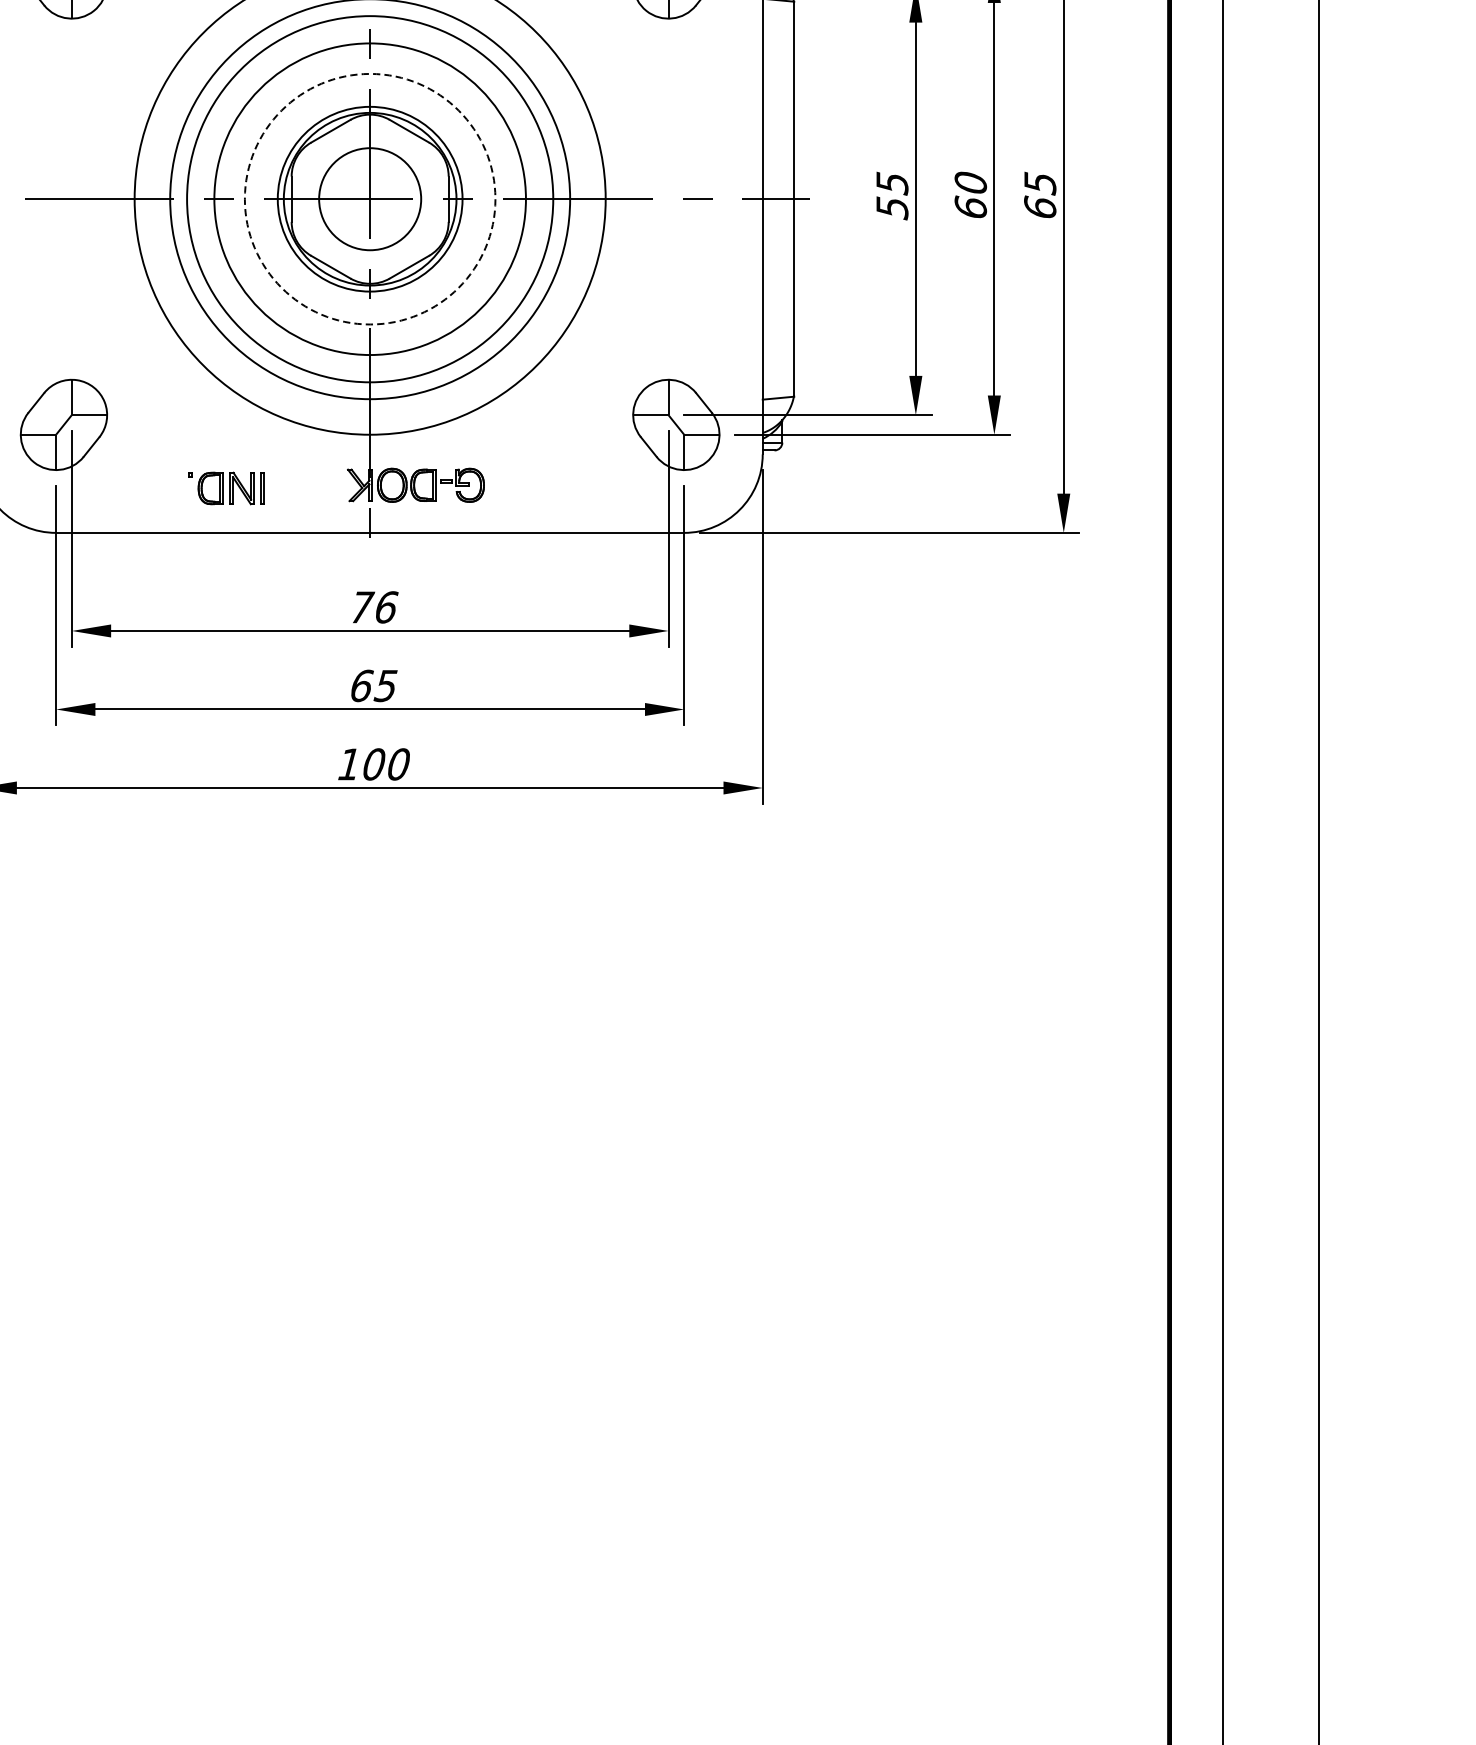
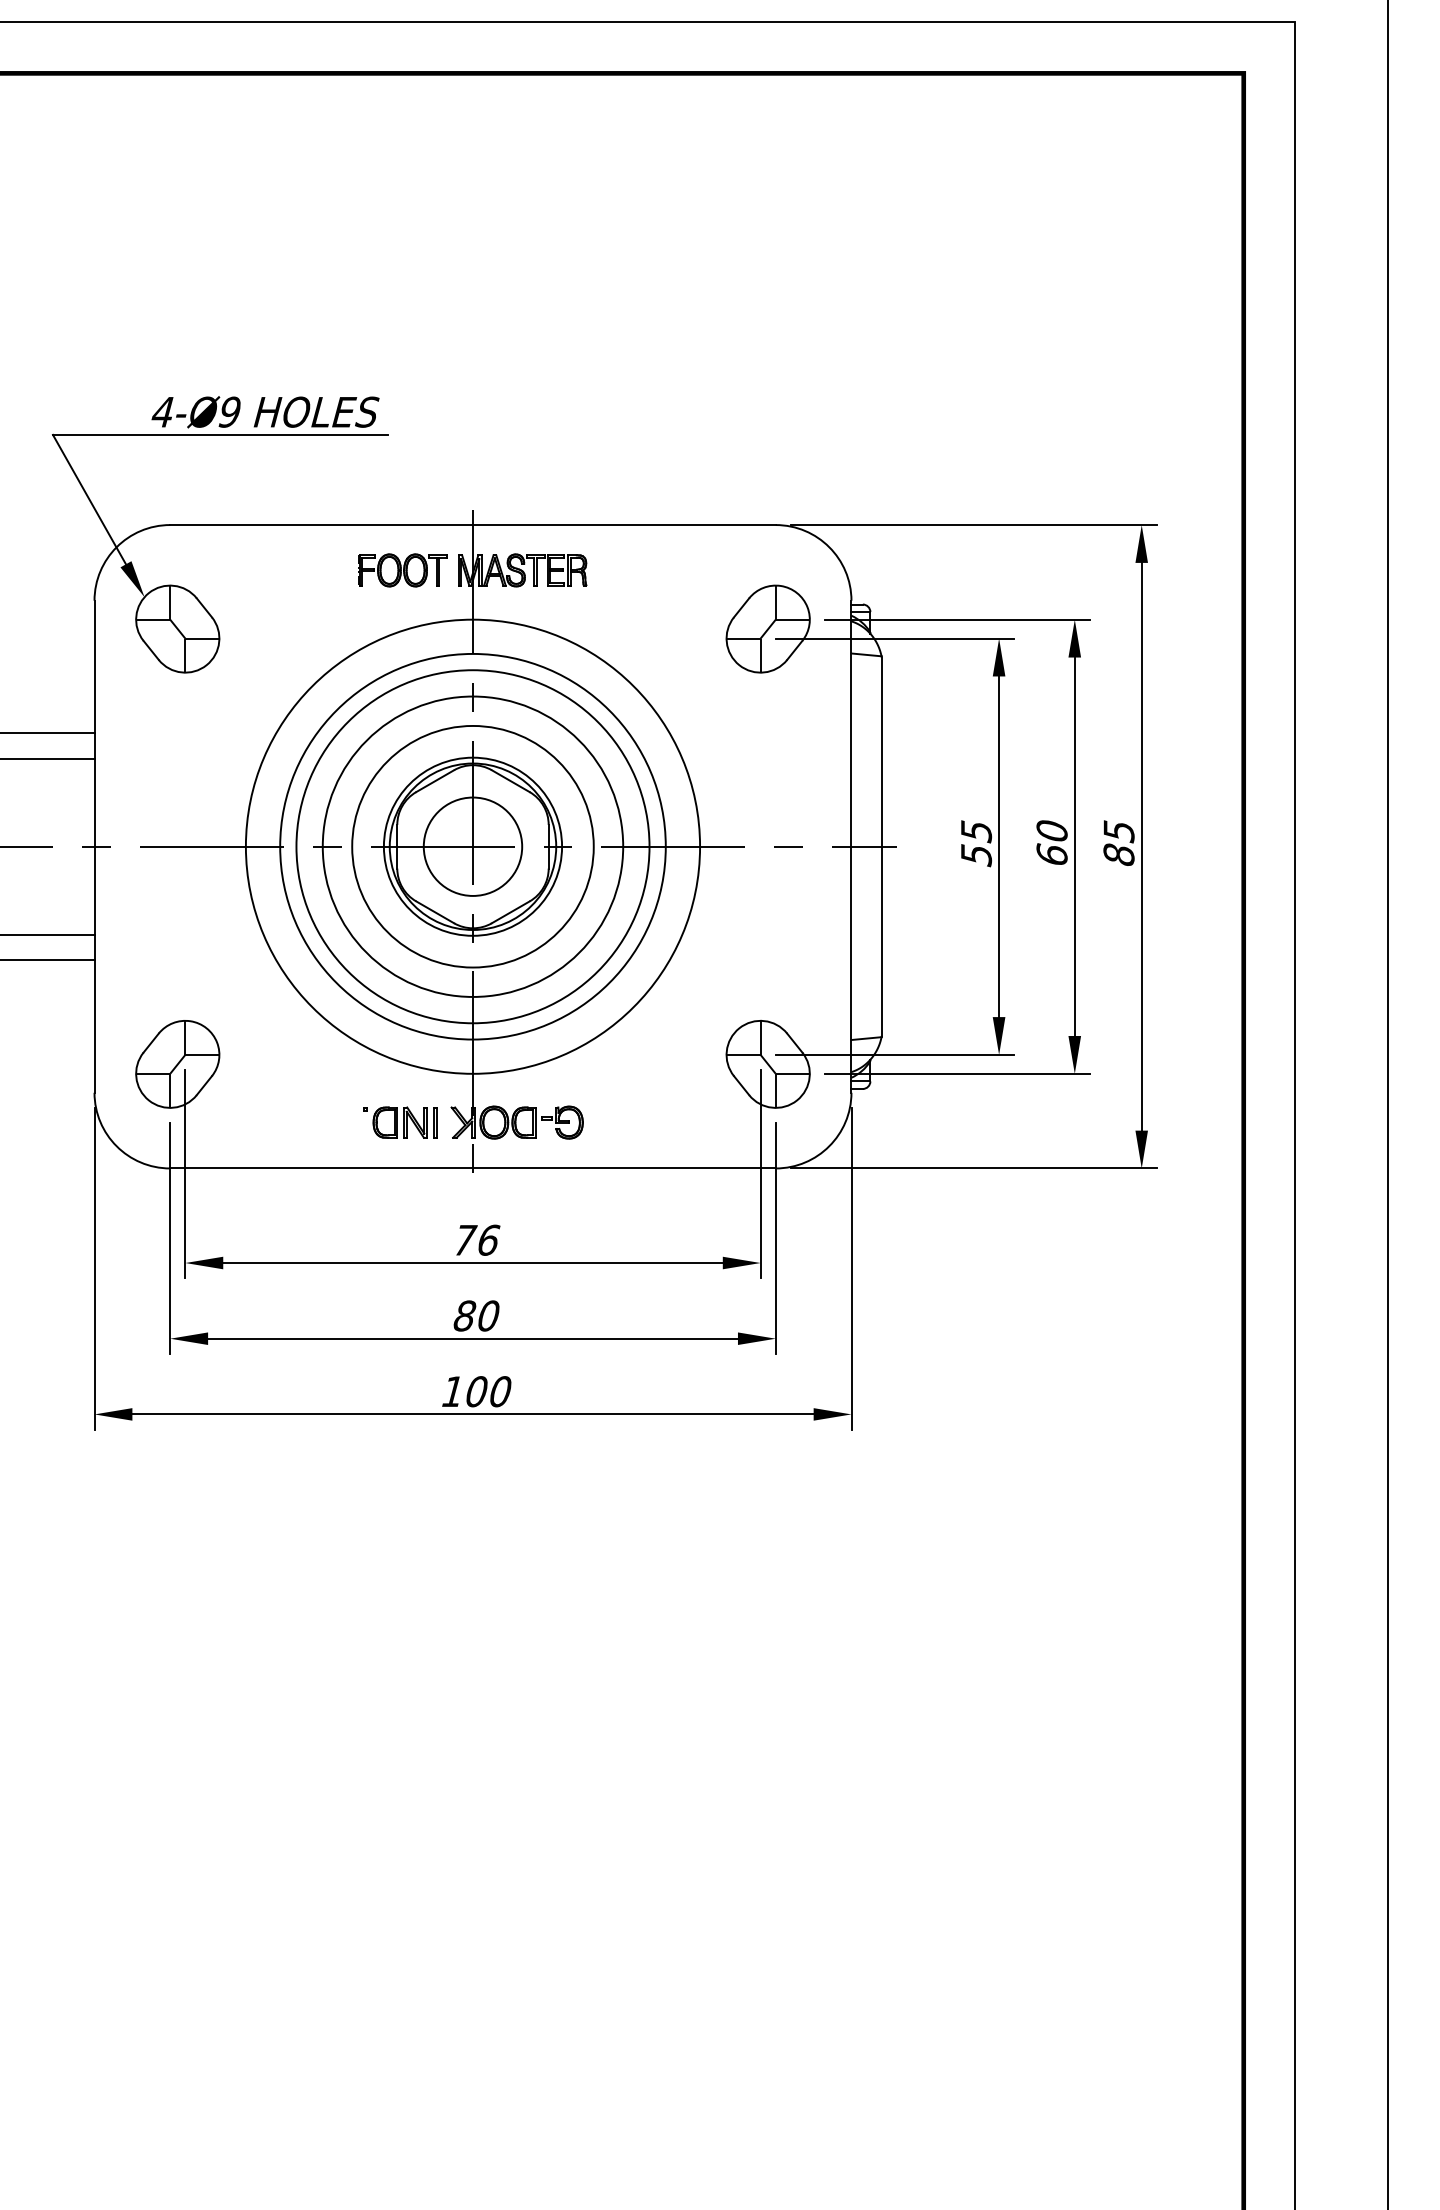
circle: (369, 198) -> (472, 846), dashed -> solid
text: (1039, 207) -> (1118, 854), 65 -> 85
part: (226, 488) -> (400, 1122), moved
text: (373, 685) -> (476, 1315), 65 -> 80

